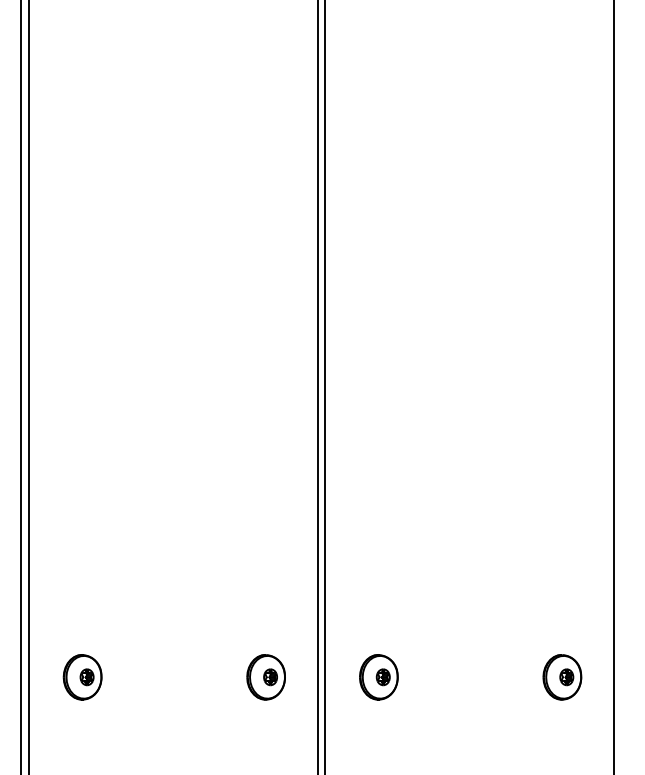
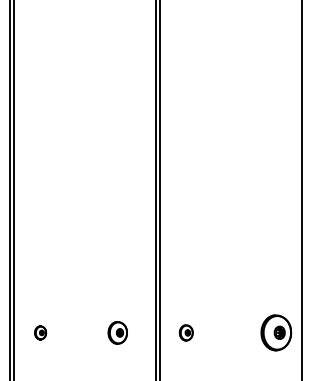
part: (82, 676) -> (40, 332), size x0.6
part: (265, 676) -> (117, 332), moved
part: (379, 676) -> (186, 332), size x0.7
part: (562, 676) -> (276, 332), size x1.6

